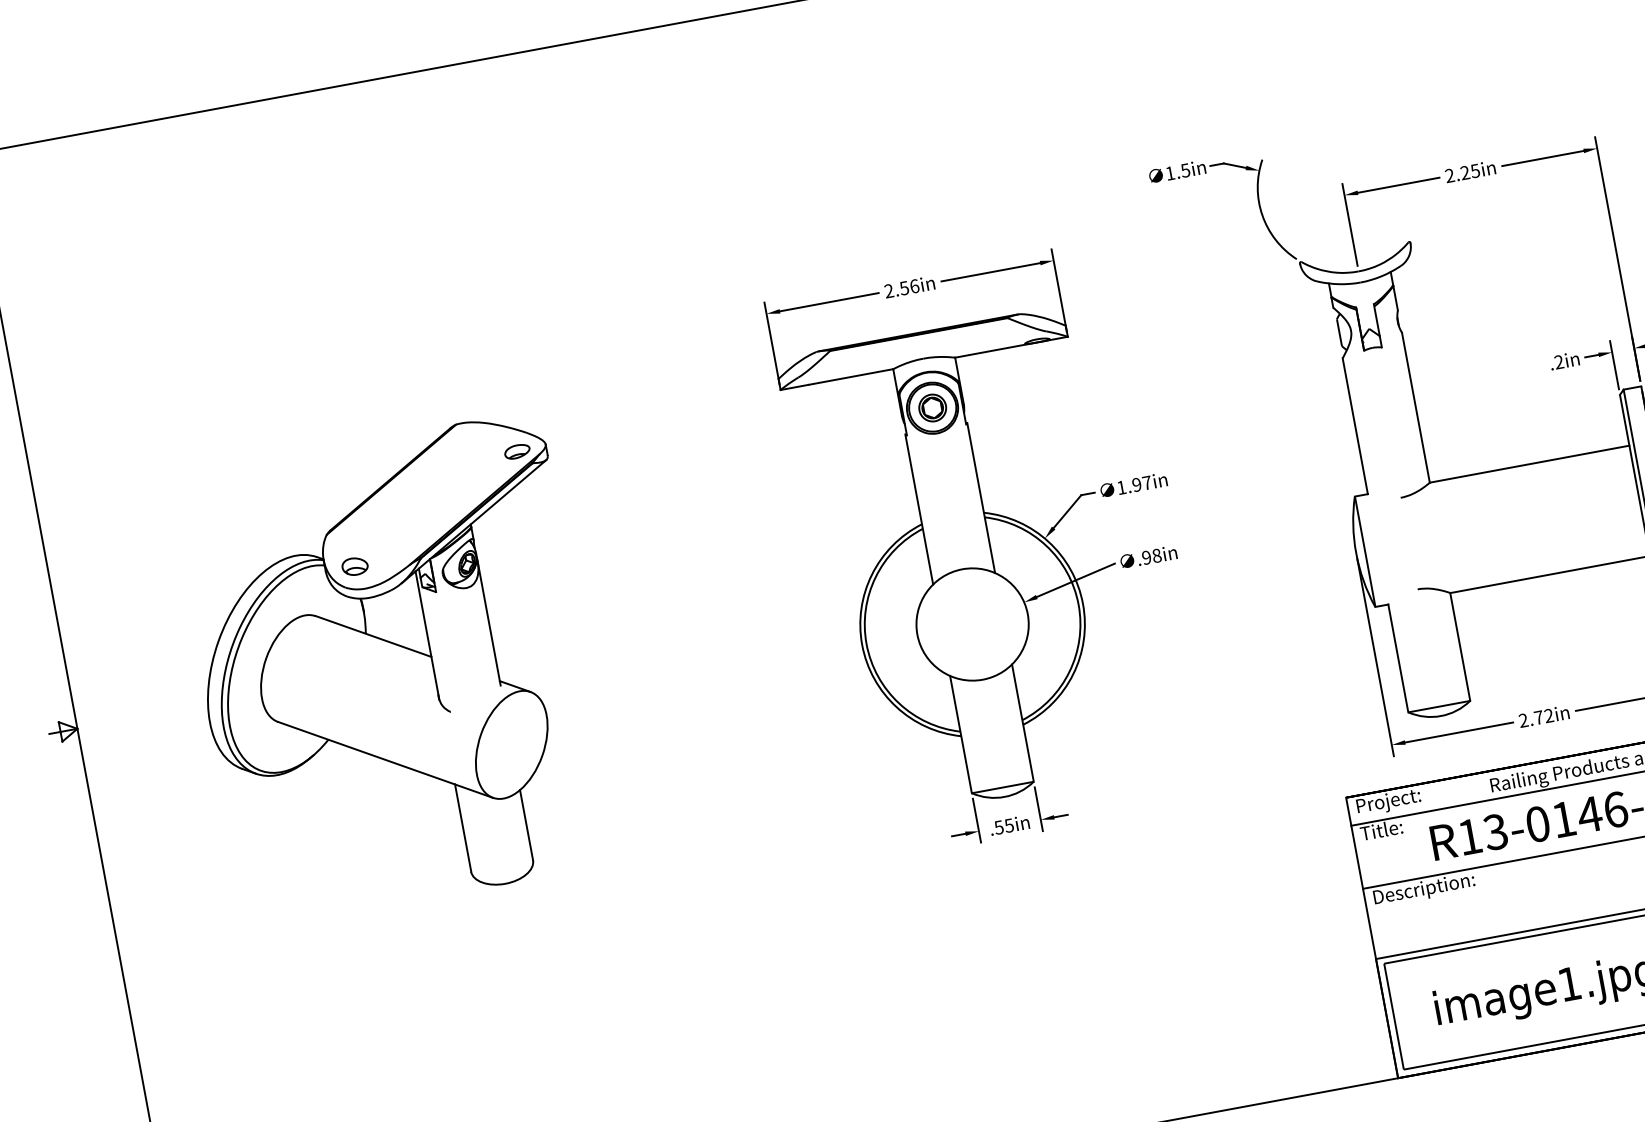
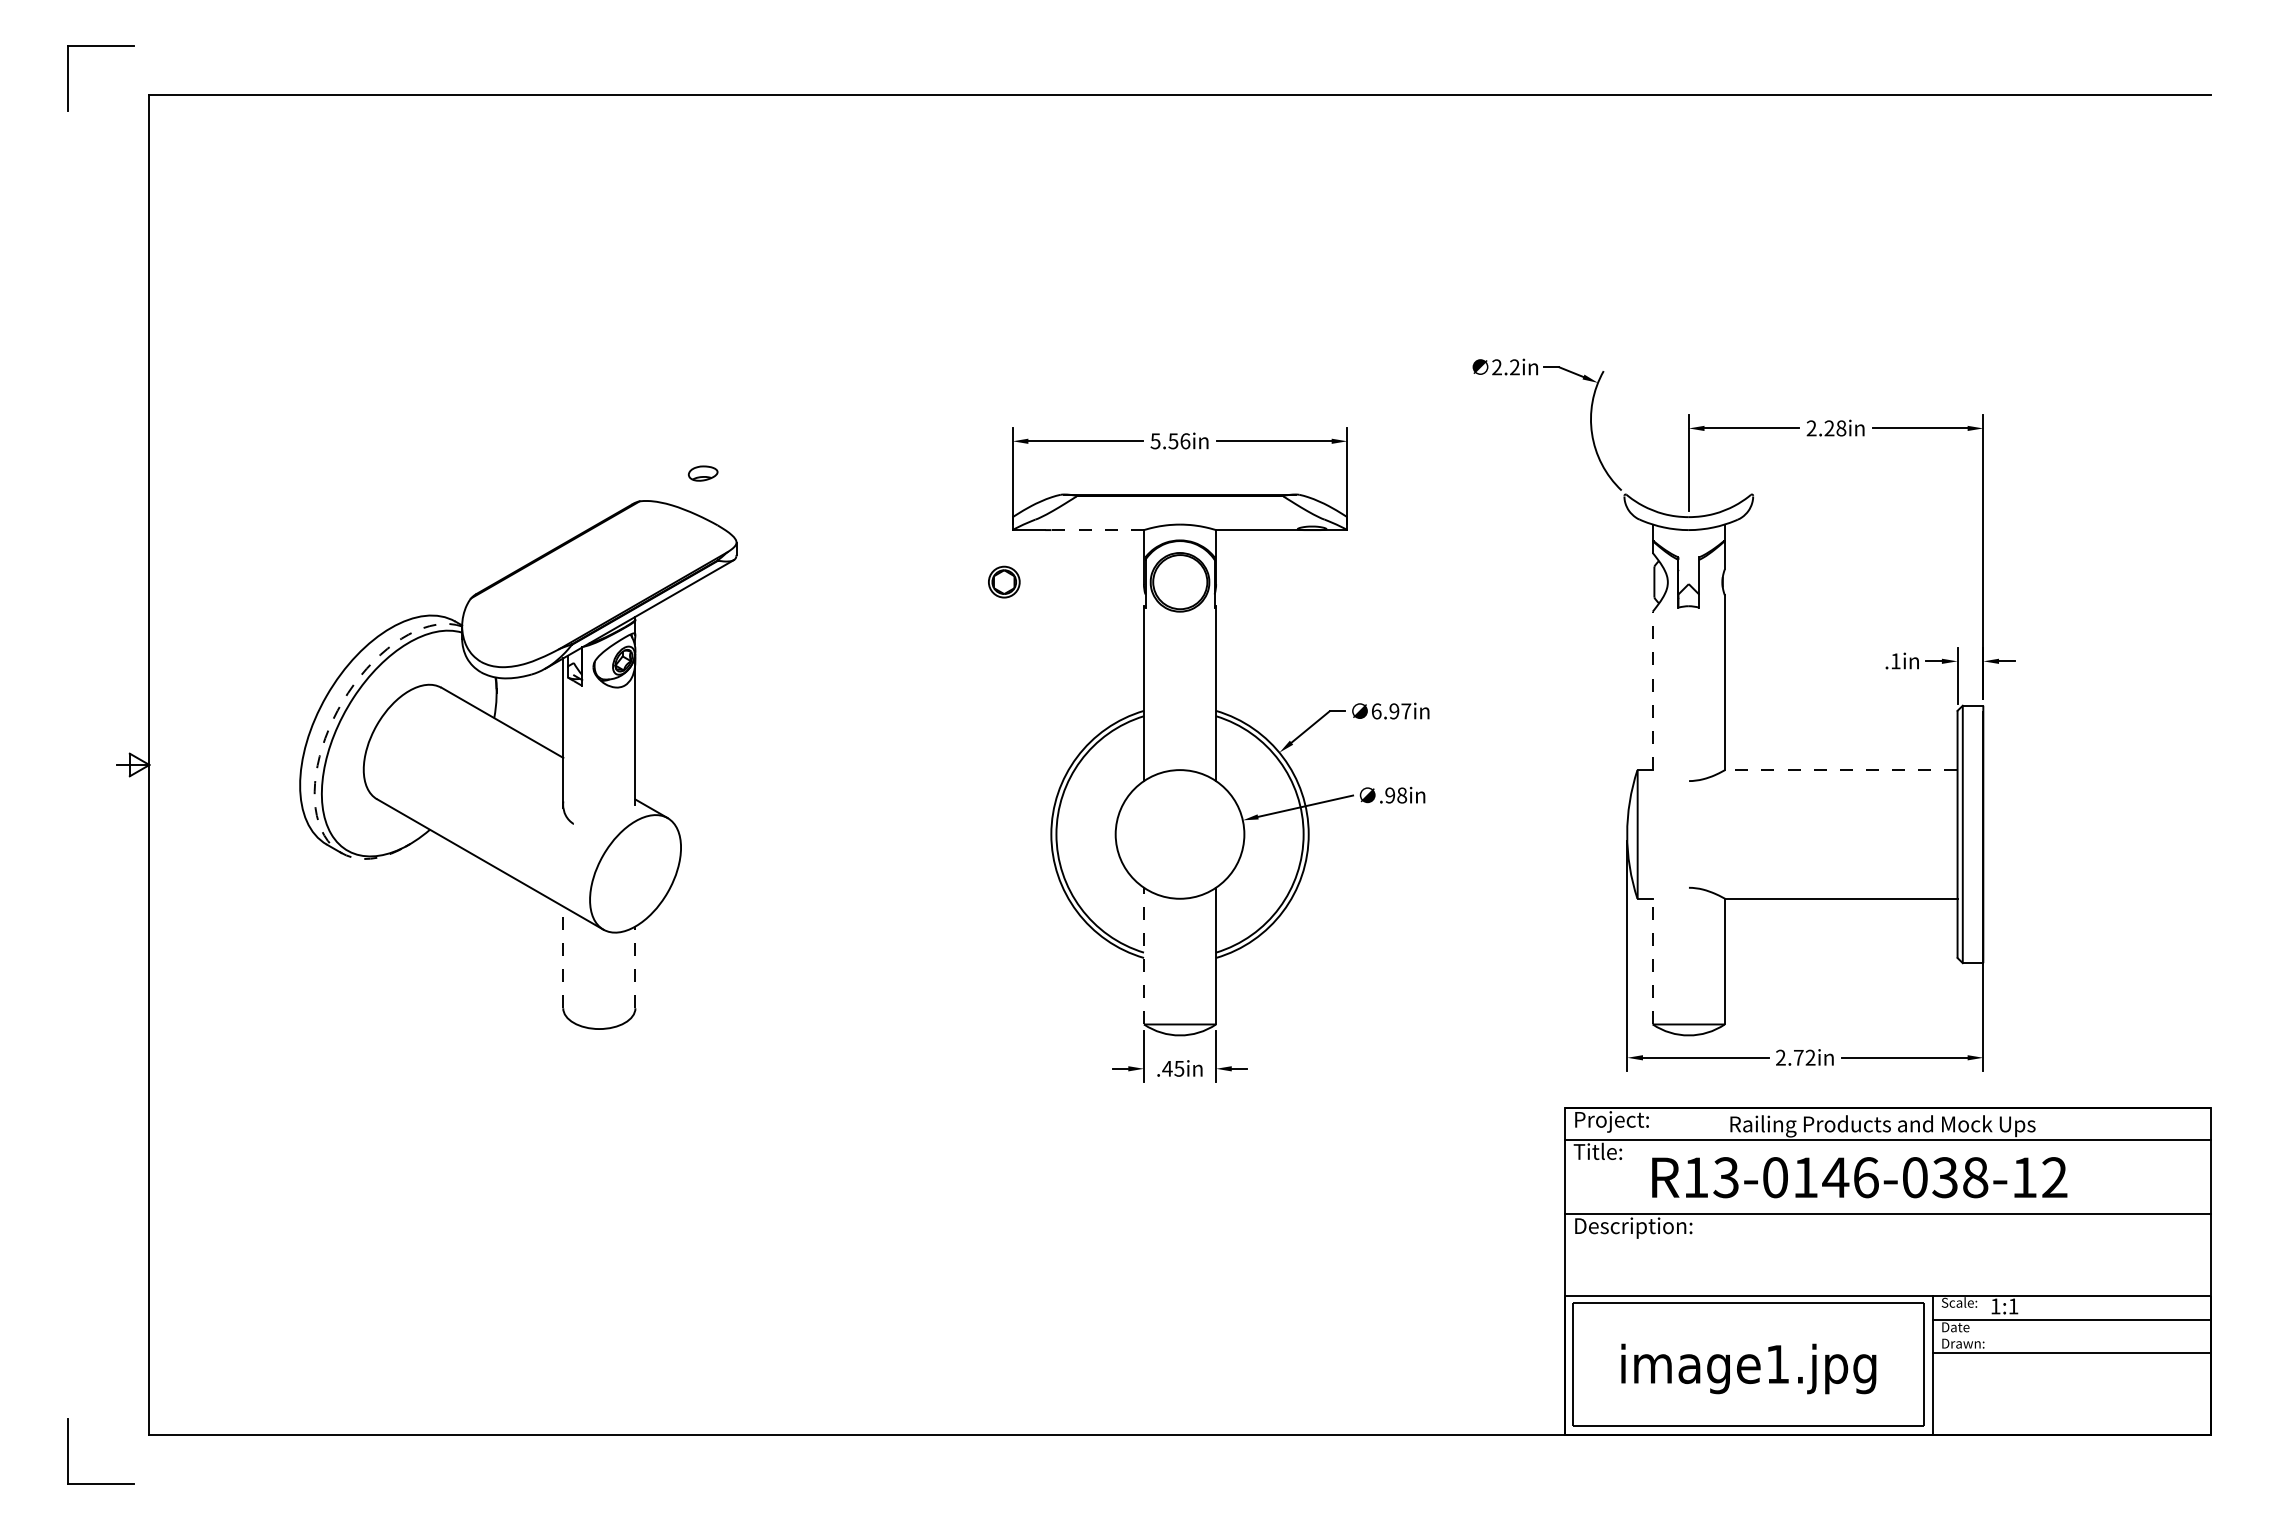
text: (1475, 171) -> (1841, 428), 2.25in -> 2.28in
text: (1177, 172) -> (1505, 367), 1.5in -> 2.2in
text: (889, 291) -> (1155, 441), 2.56in -> 5.56in
text: (1558, 362) -> (1895, 661), .2in -> .1in
line: (853, 376) -> (1097, 530), solid -> dashed
part: (932, 407) -> (1004, 581), moved
line: (1355, 425) -> (1652, 690), solid -> dashed
part: (516, 451) -> (702, 473), moved
line: (1529, 464) -> (1840, 770), solid -> dashed
text: (1121, 487) -> (1376, 711), 1.97in -> 6.97in
part: (355, 565) -> (496, 639), removed
line: (1398, 658) -> (1652, 961), solid -> dashed
arc: (223, 680) -> (324, 741), solid -> dashed
line: (960, 734) -> (1143, 955), solid -> dashed
line: (526, 825) -> (635, 967), solid -> dashed
text: (999, 827) -> (1167, 1068), .55in -> .45in
line: (463, 828) -> (563, 957), solid -> dashed

